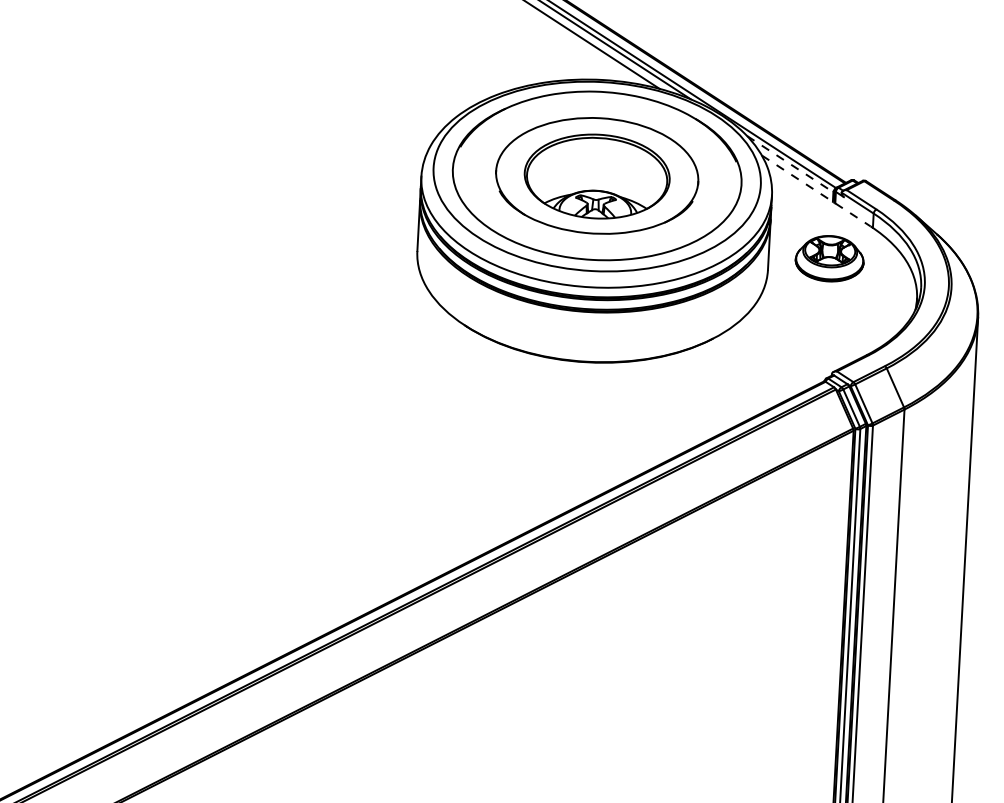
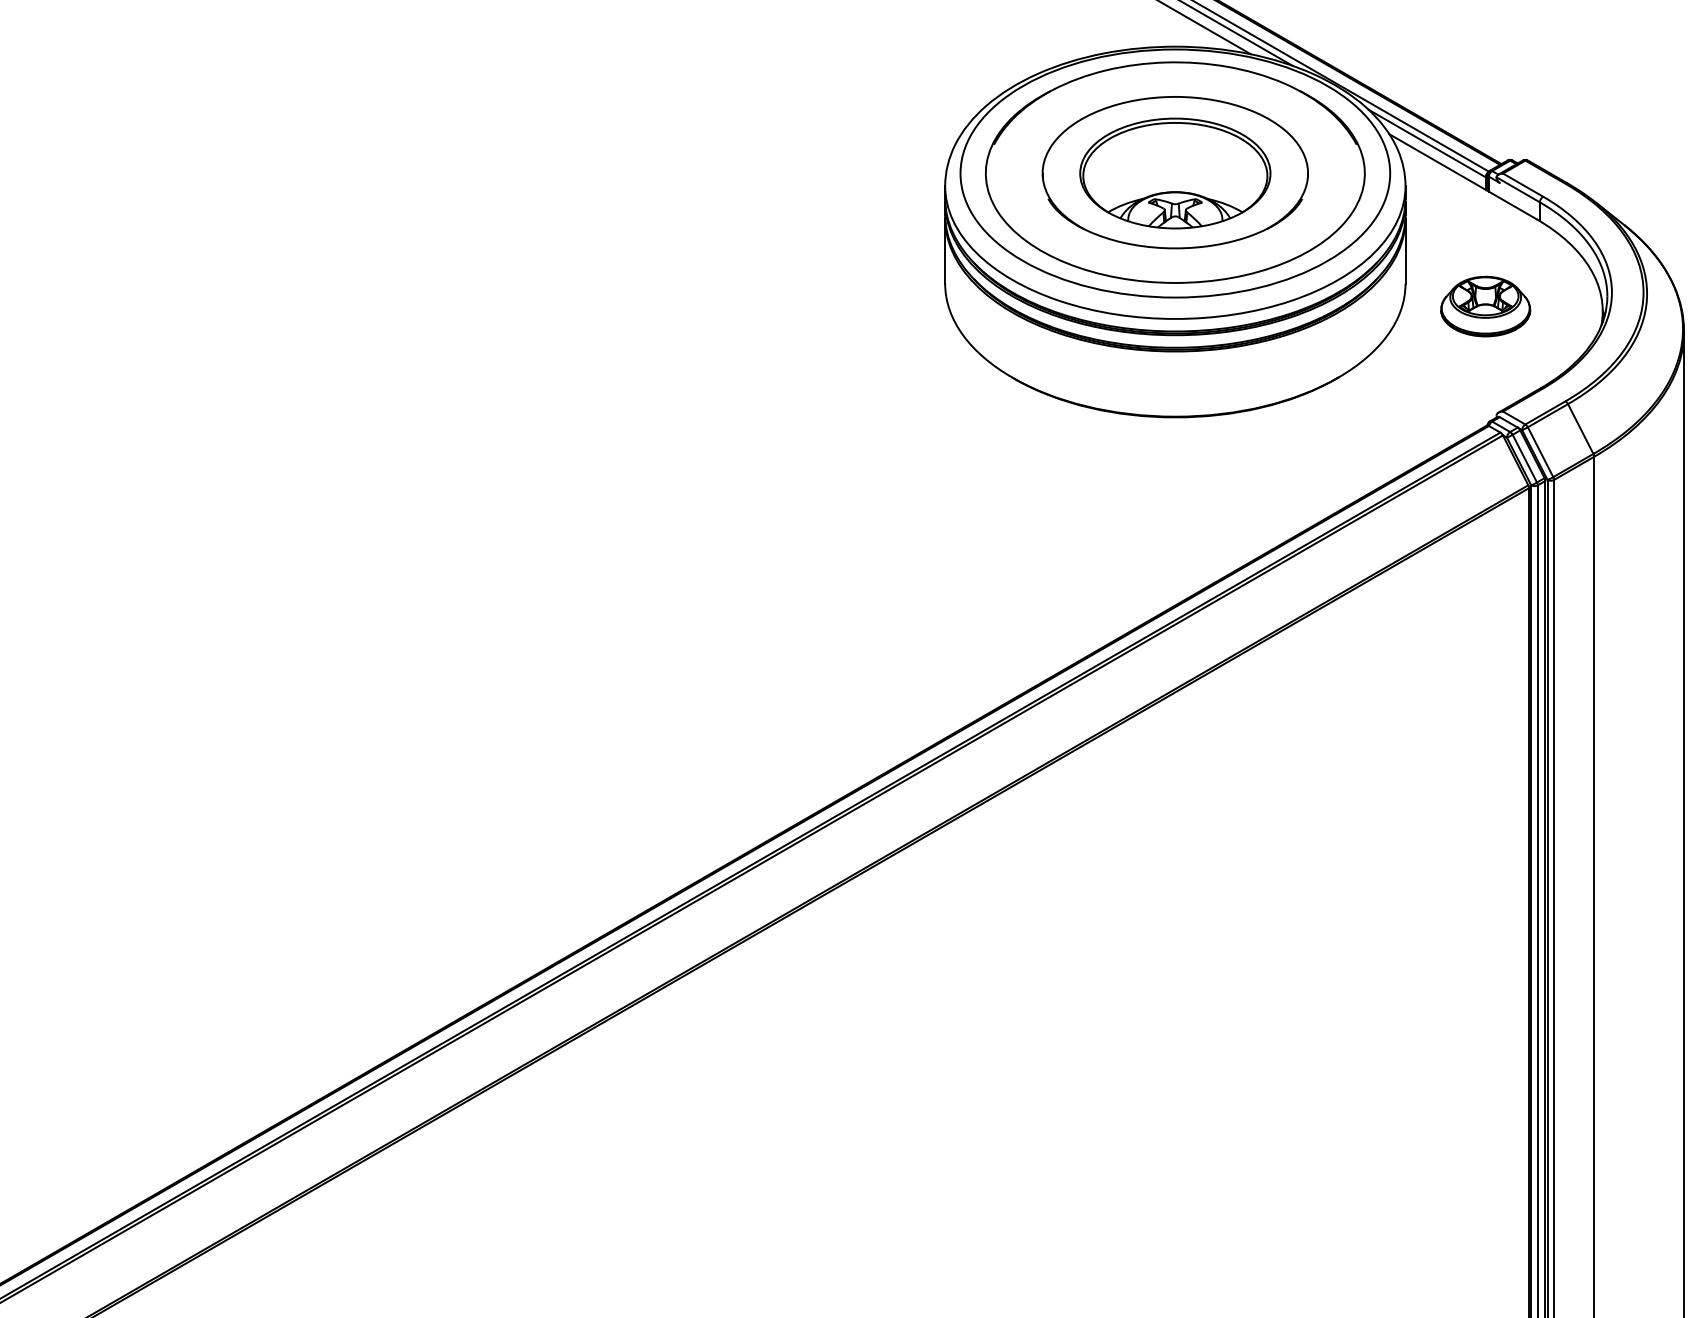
line: (790, 164) -> (1427, 143), dashed -> solid
line: (816, 191) -> (1463, 177), dashed -> solid
part: (829, 258) -> (1485, 306), moved

